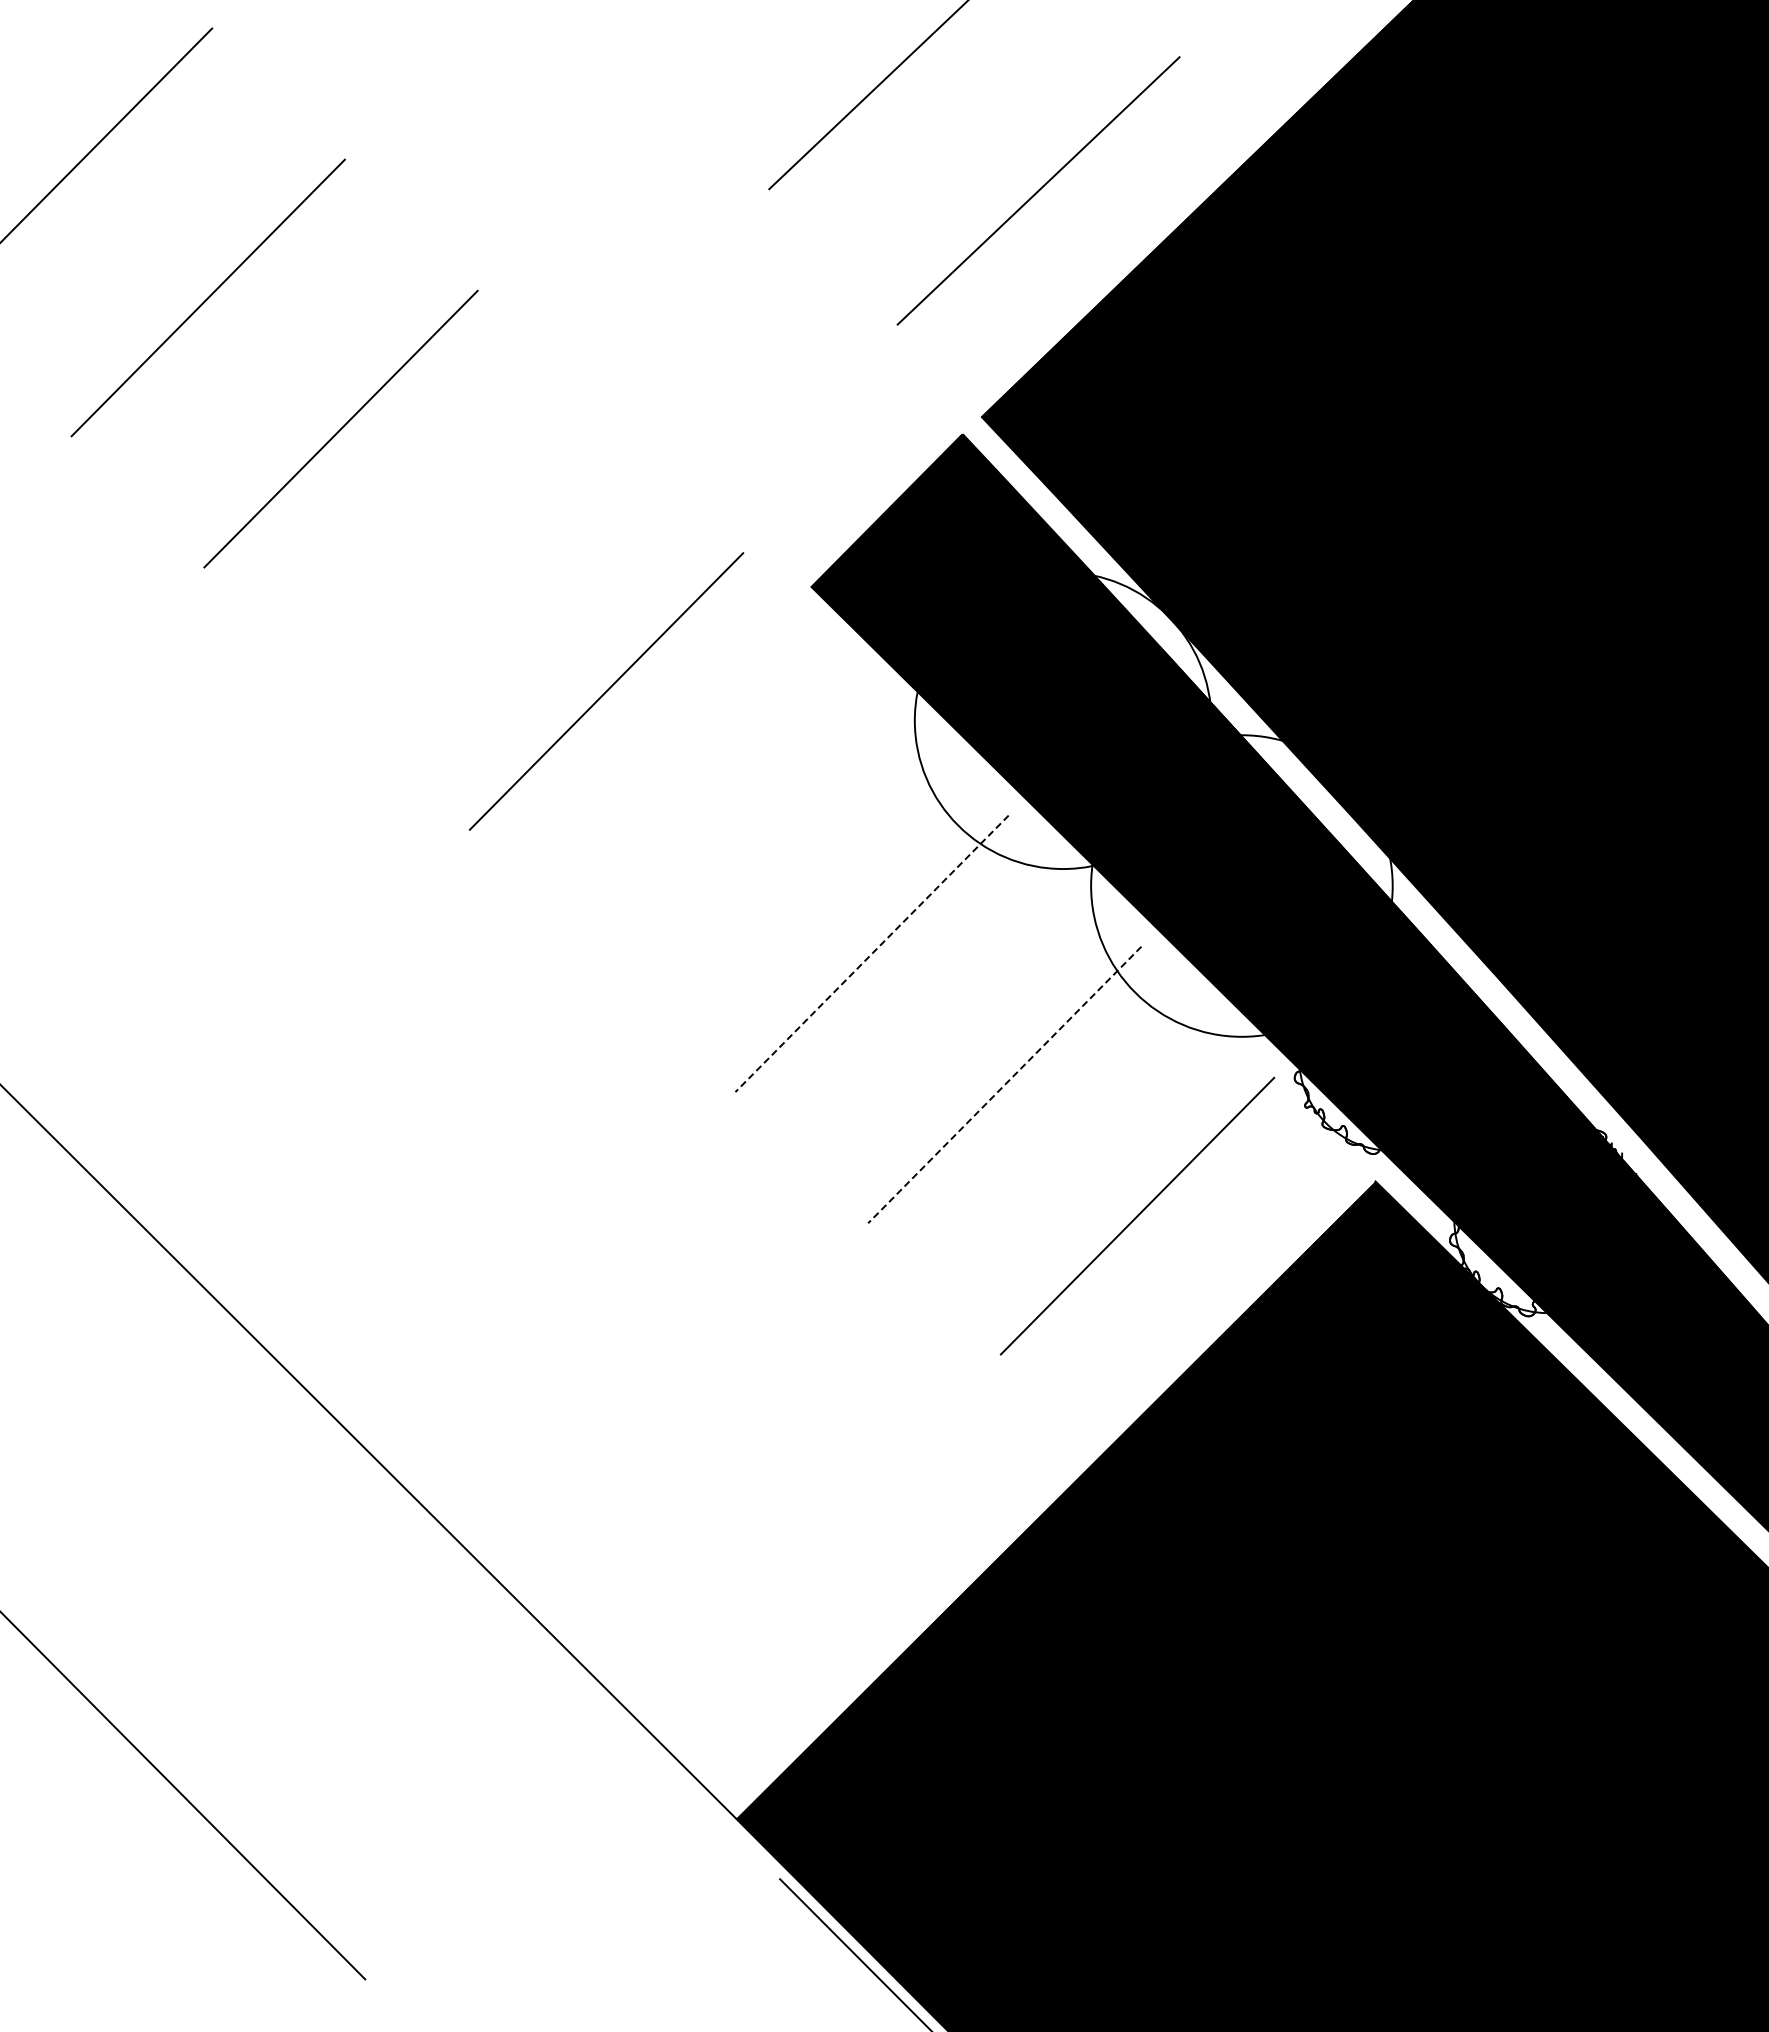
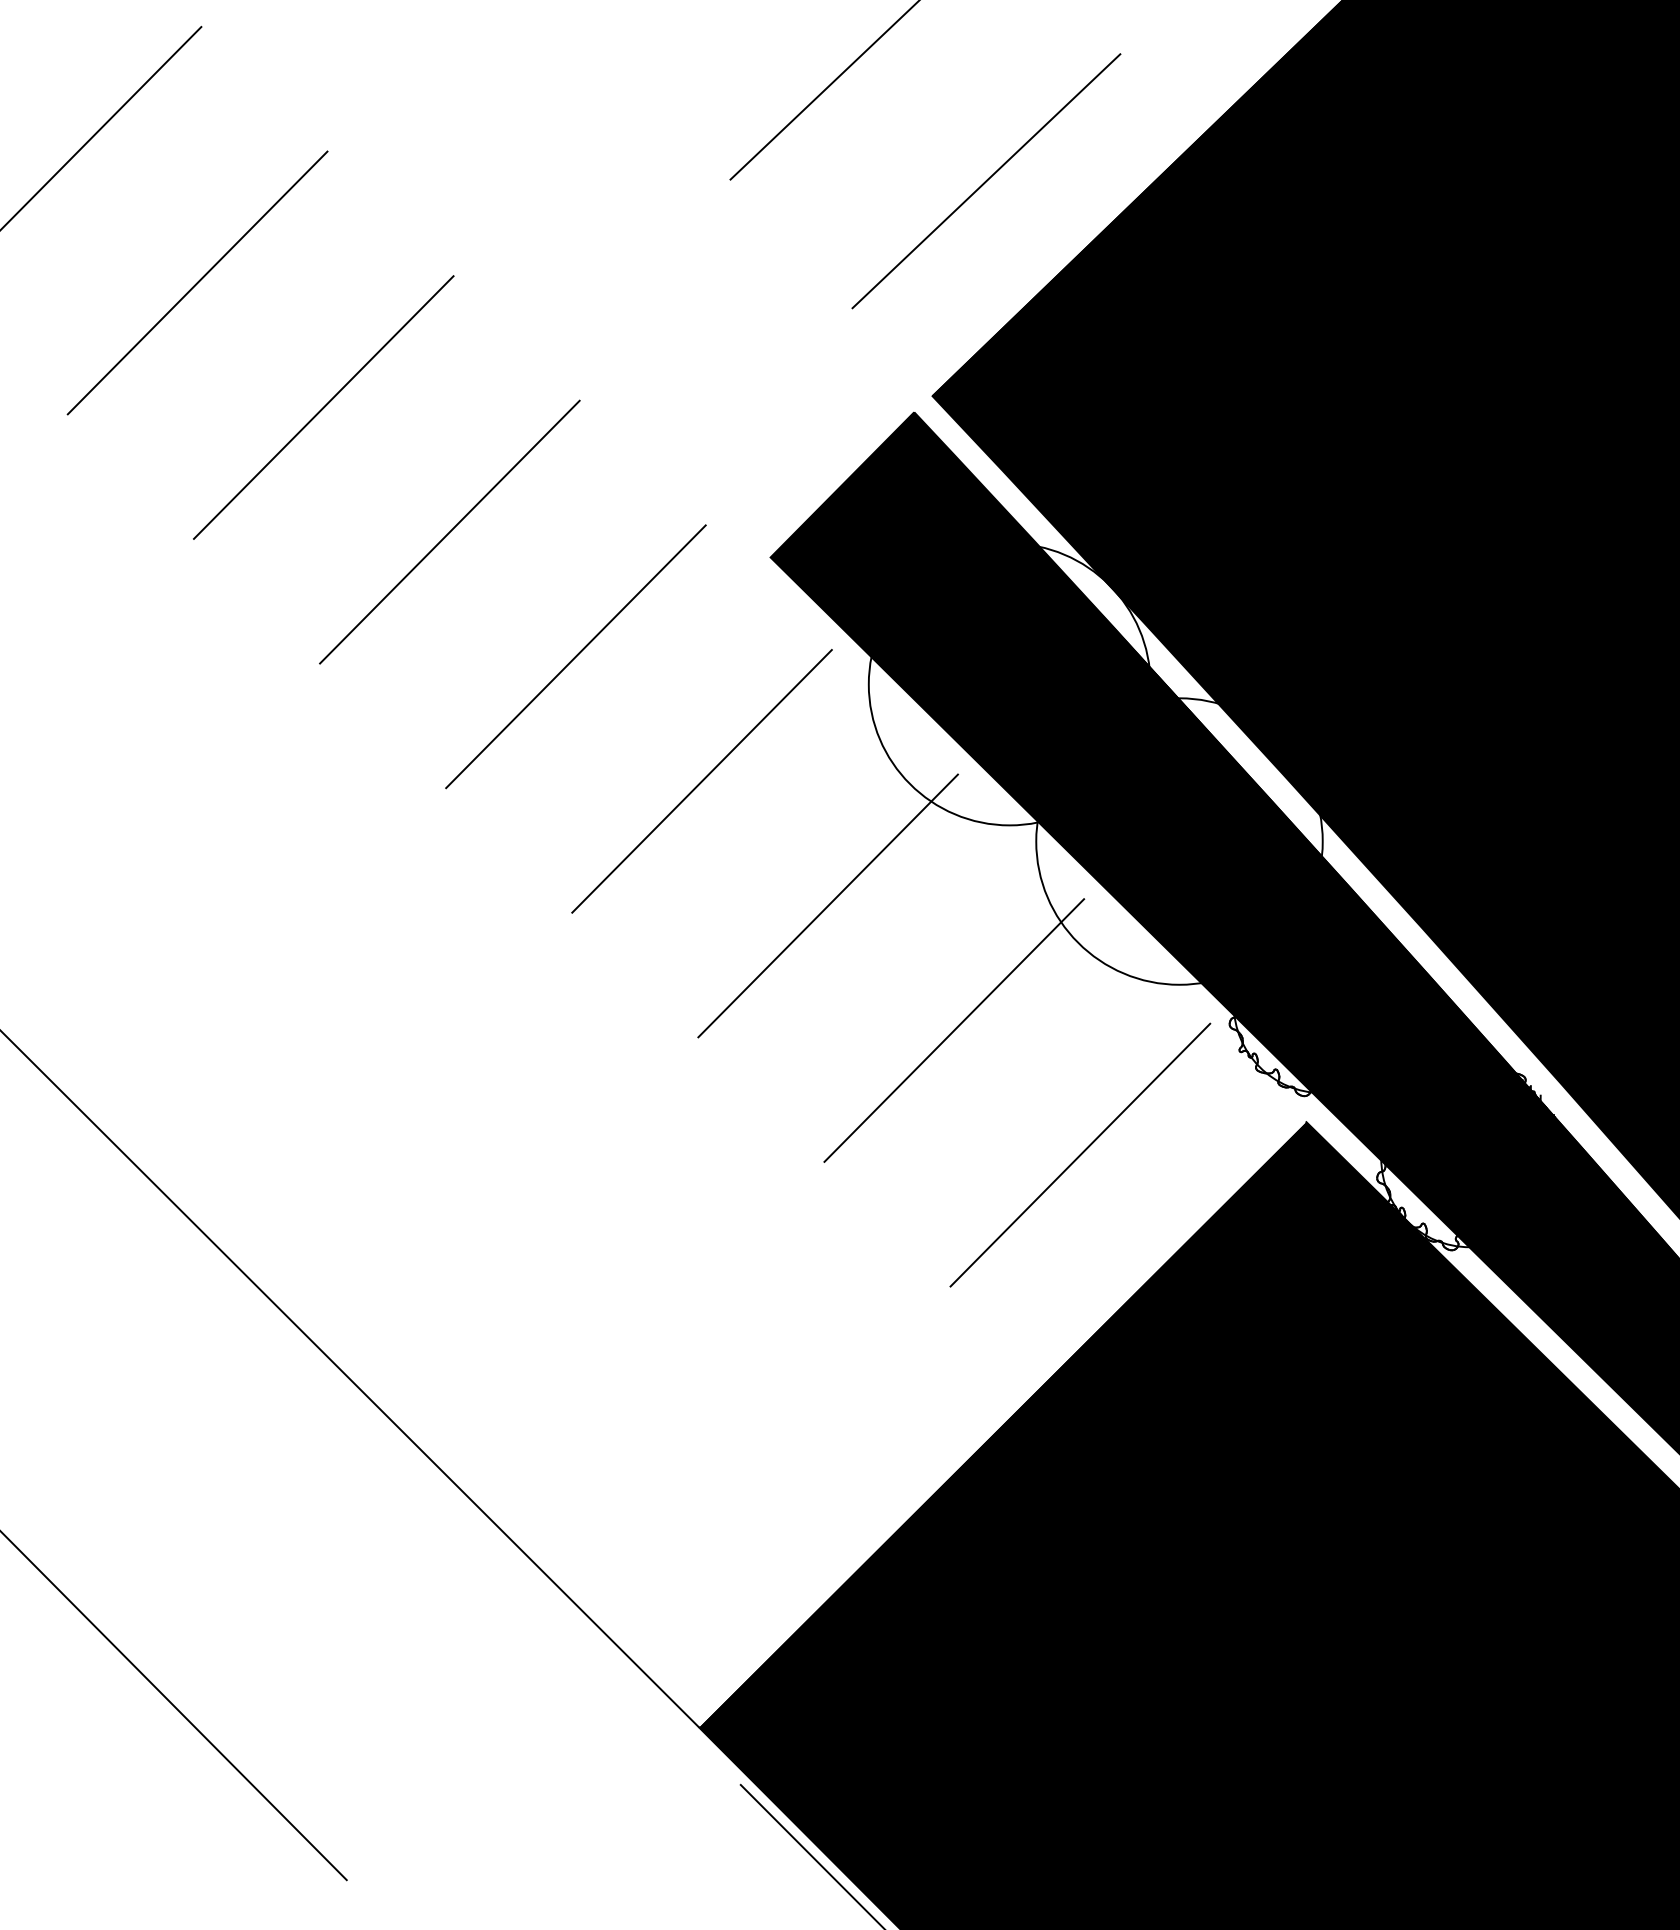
line: (473, 560) -> (449, 532), added
line: (738, 822) -> (701, 781), added
line: (871, 954) -> (827, 906), dashed -> solid
line: (1004, 1085) -> (953, 1031), dashed -> solid

